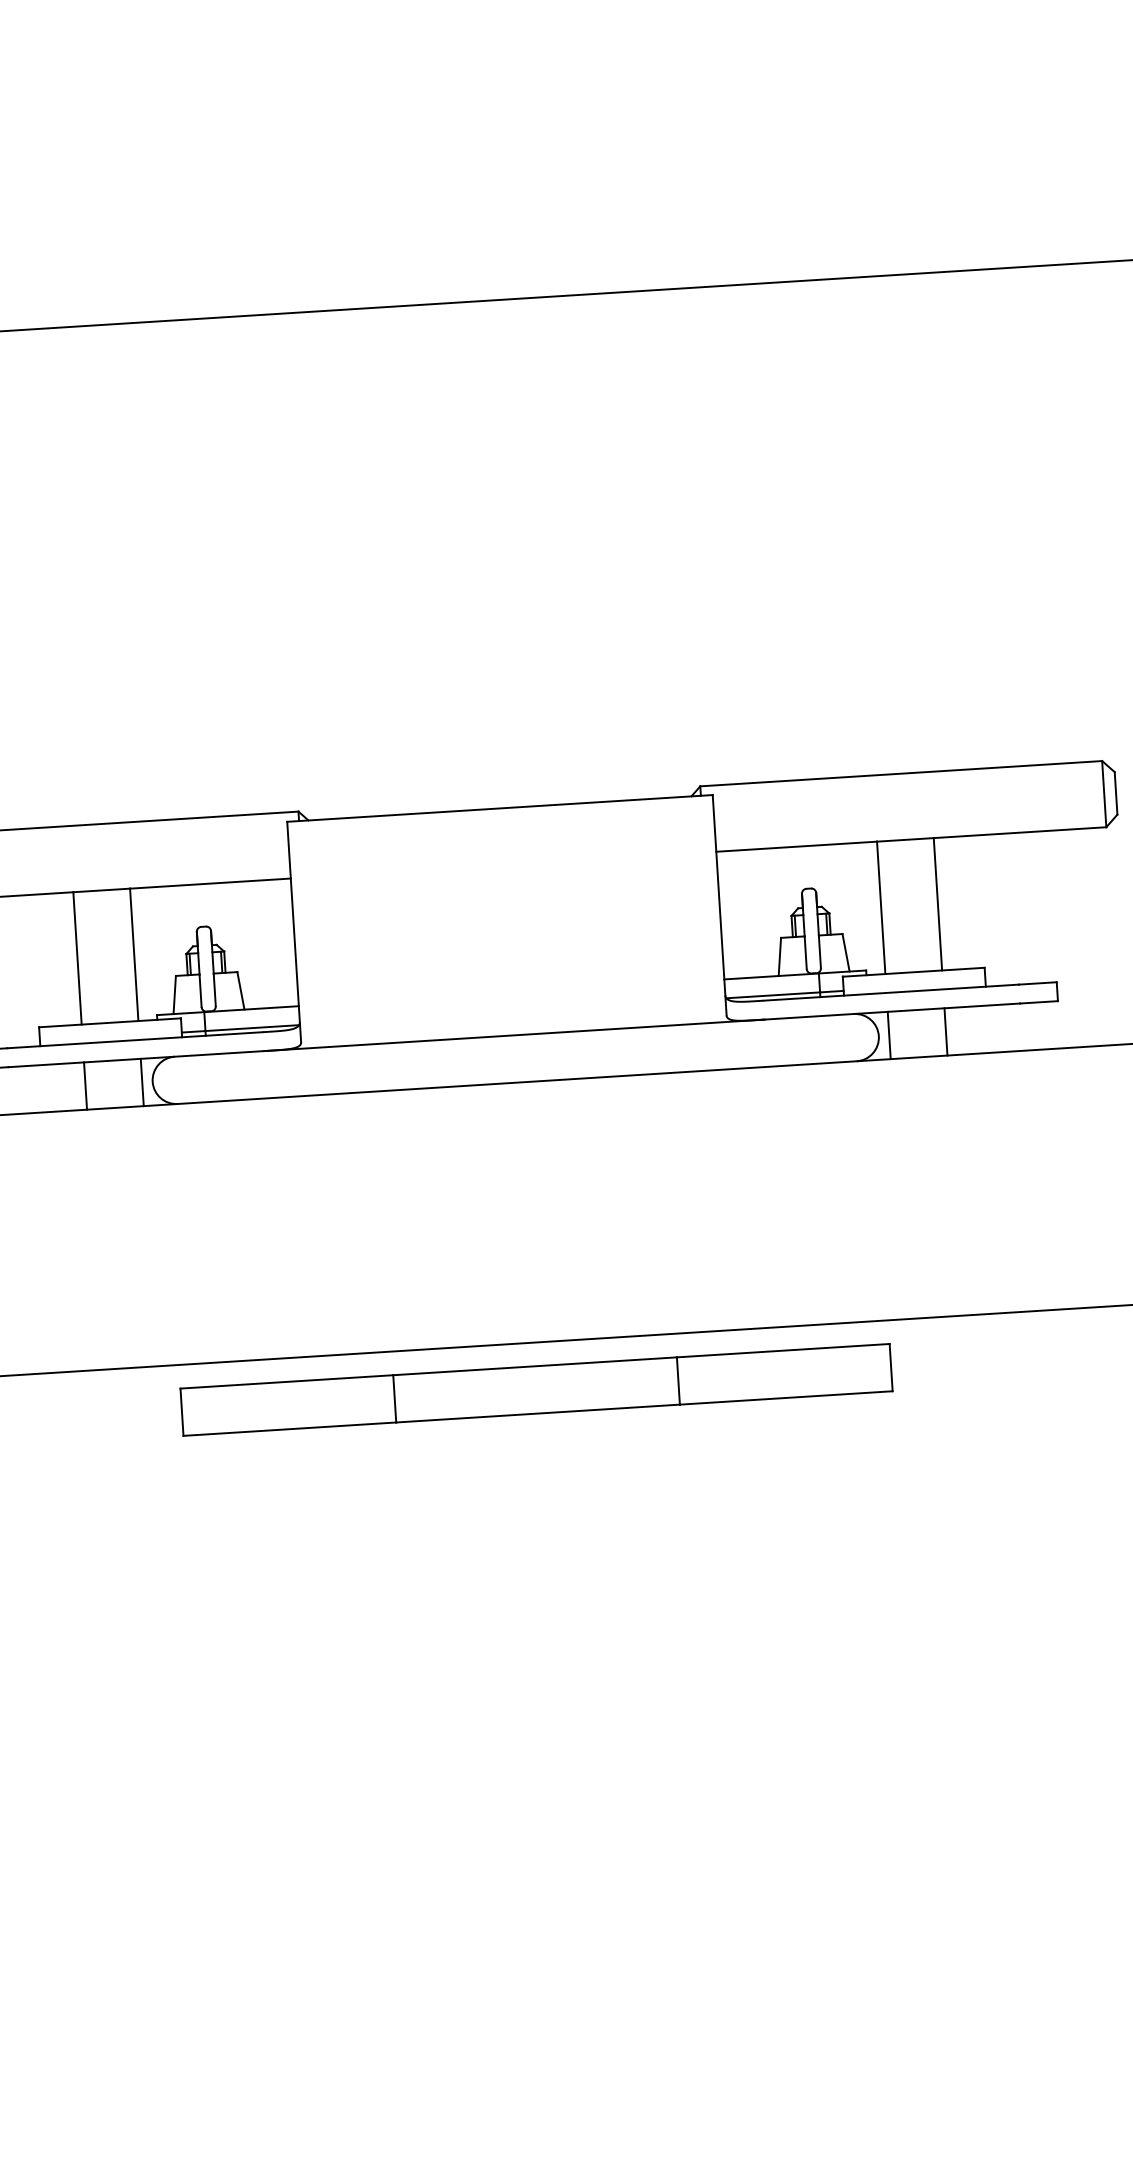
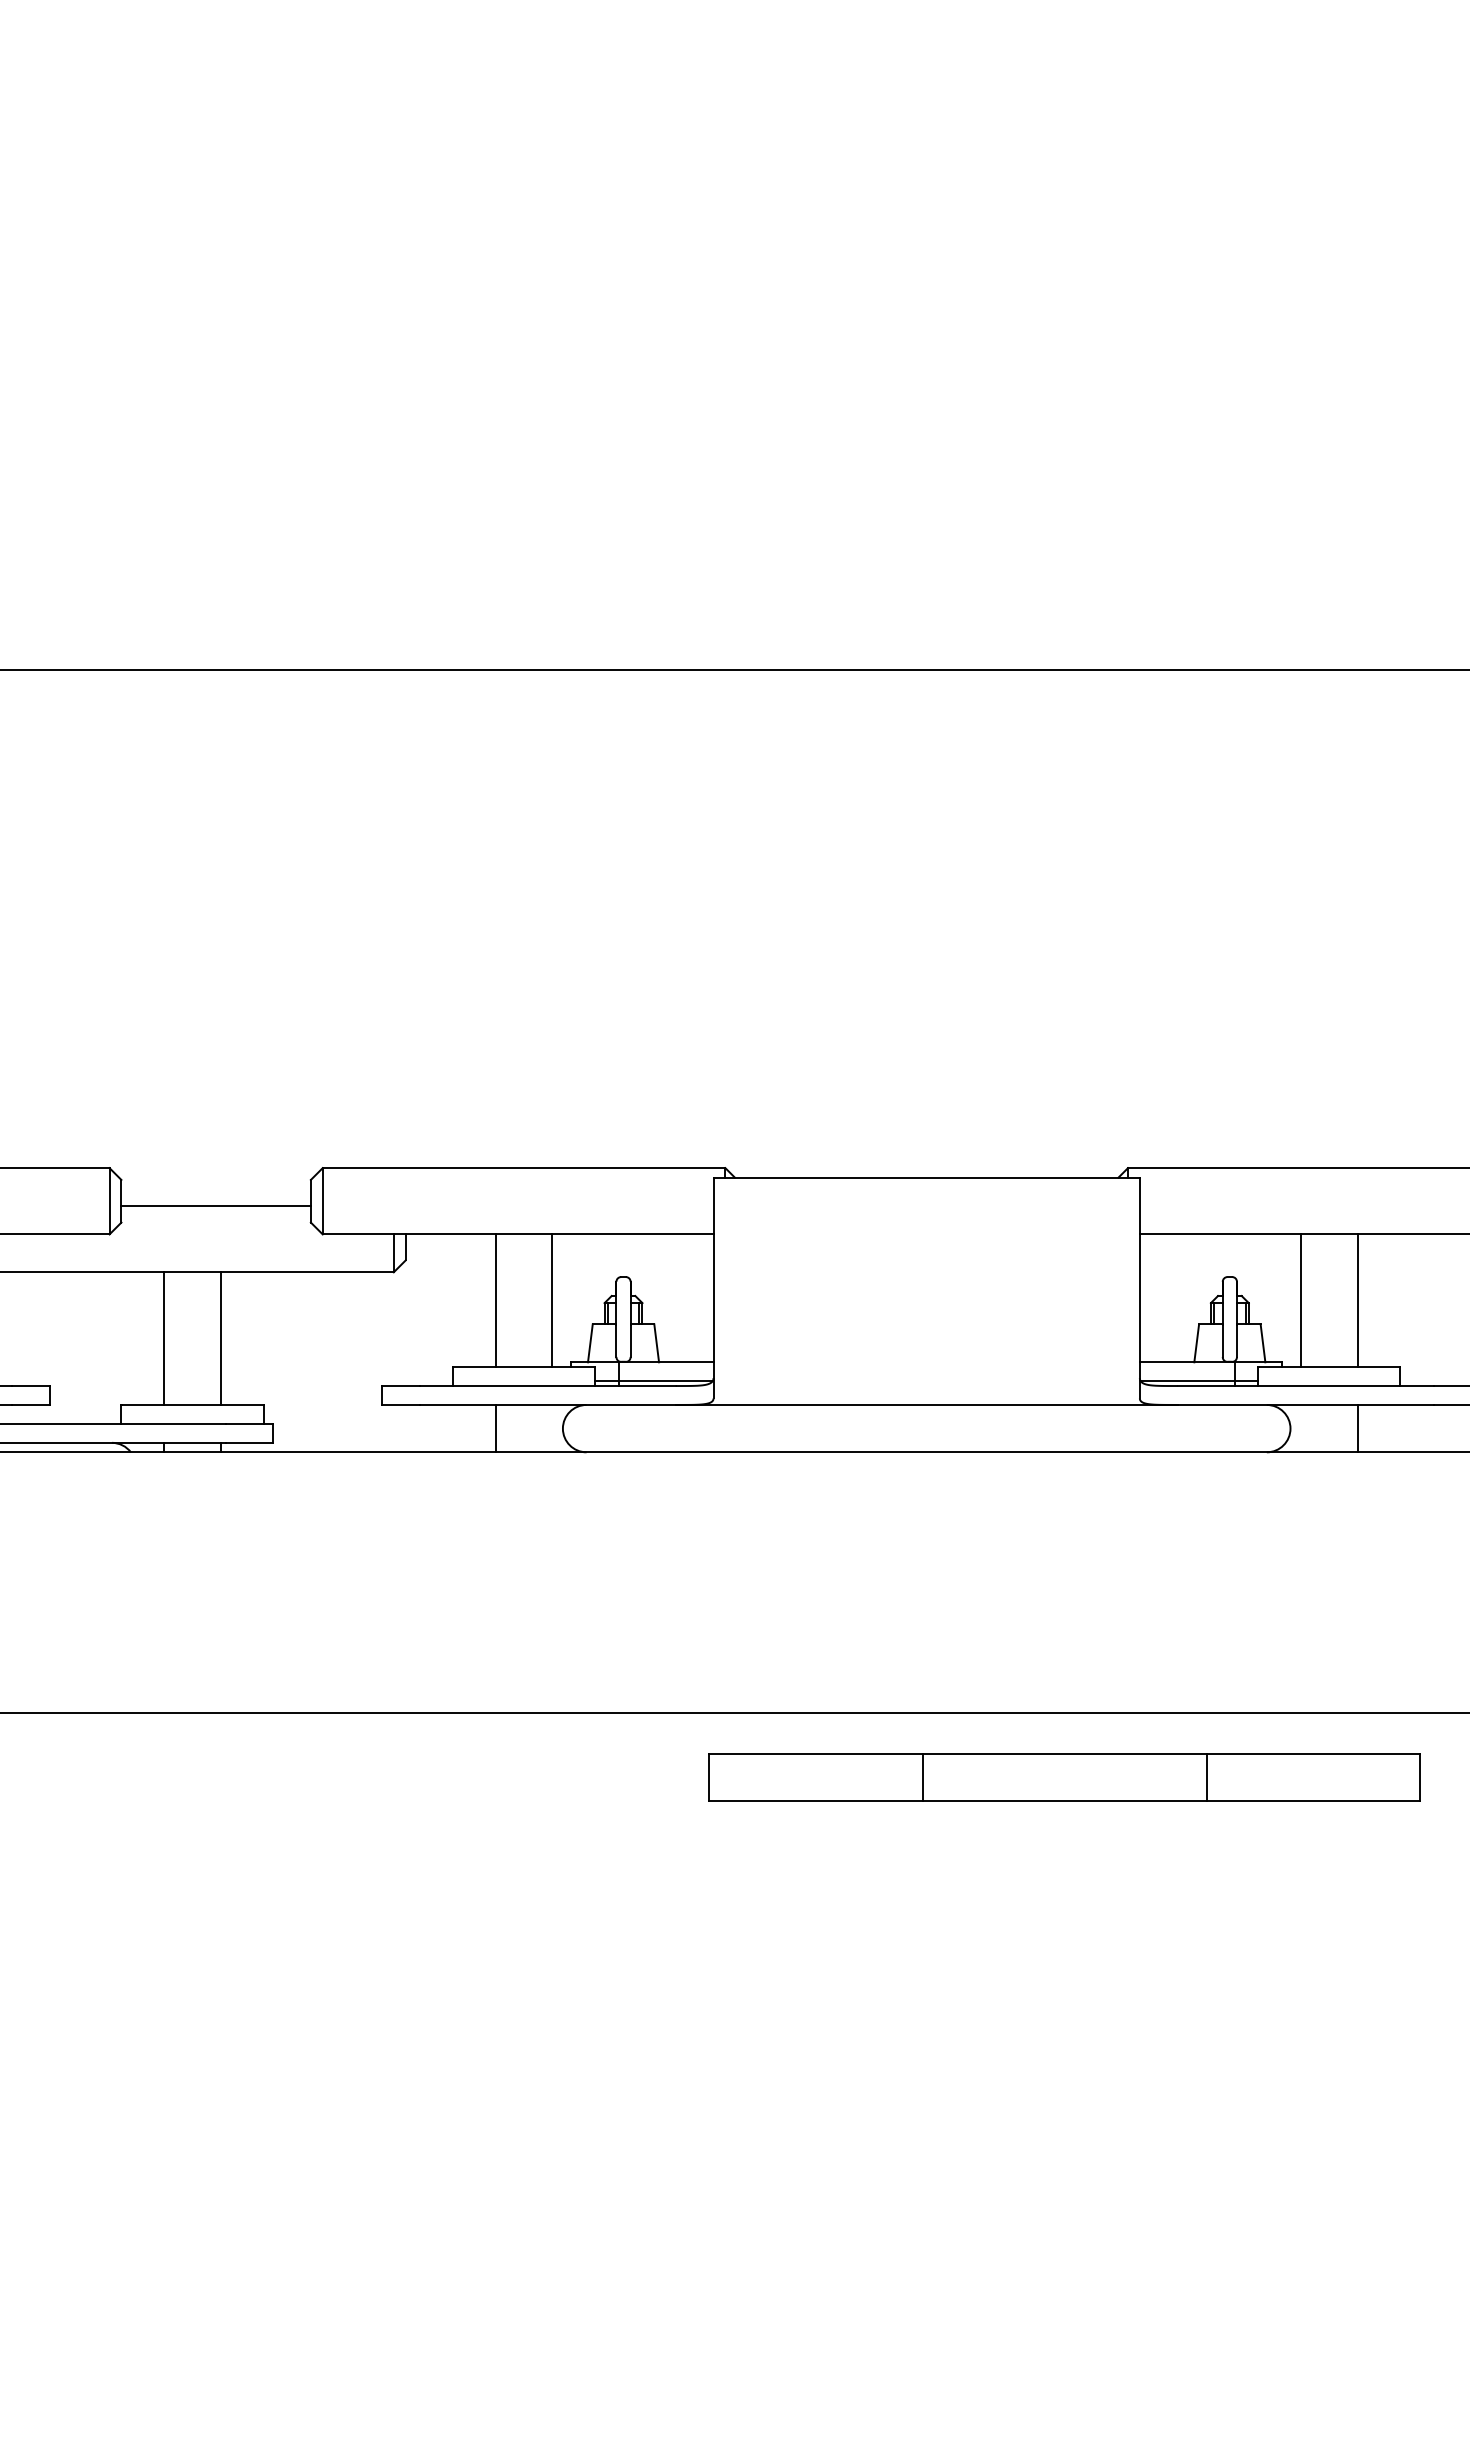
line: (888, 1035) -> (1300, 1428), removed
line: (142, 1082) -> (552, 1428), removed
part: (536, 1390) -> (1064, 1777), moved

